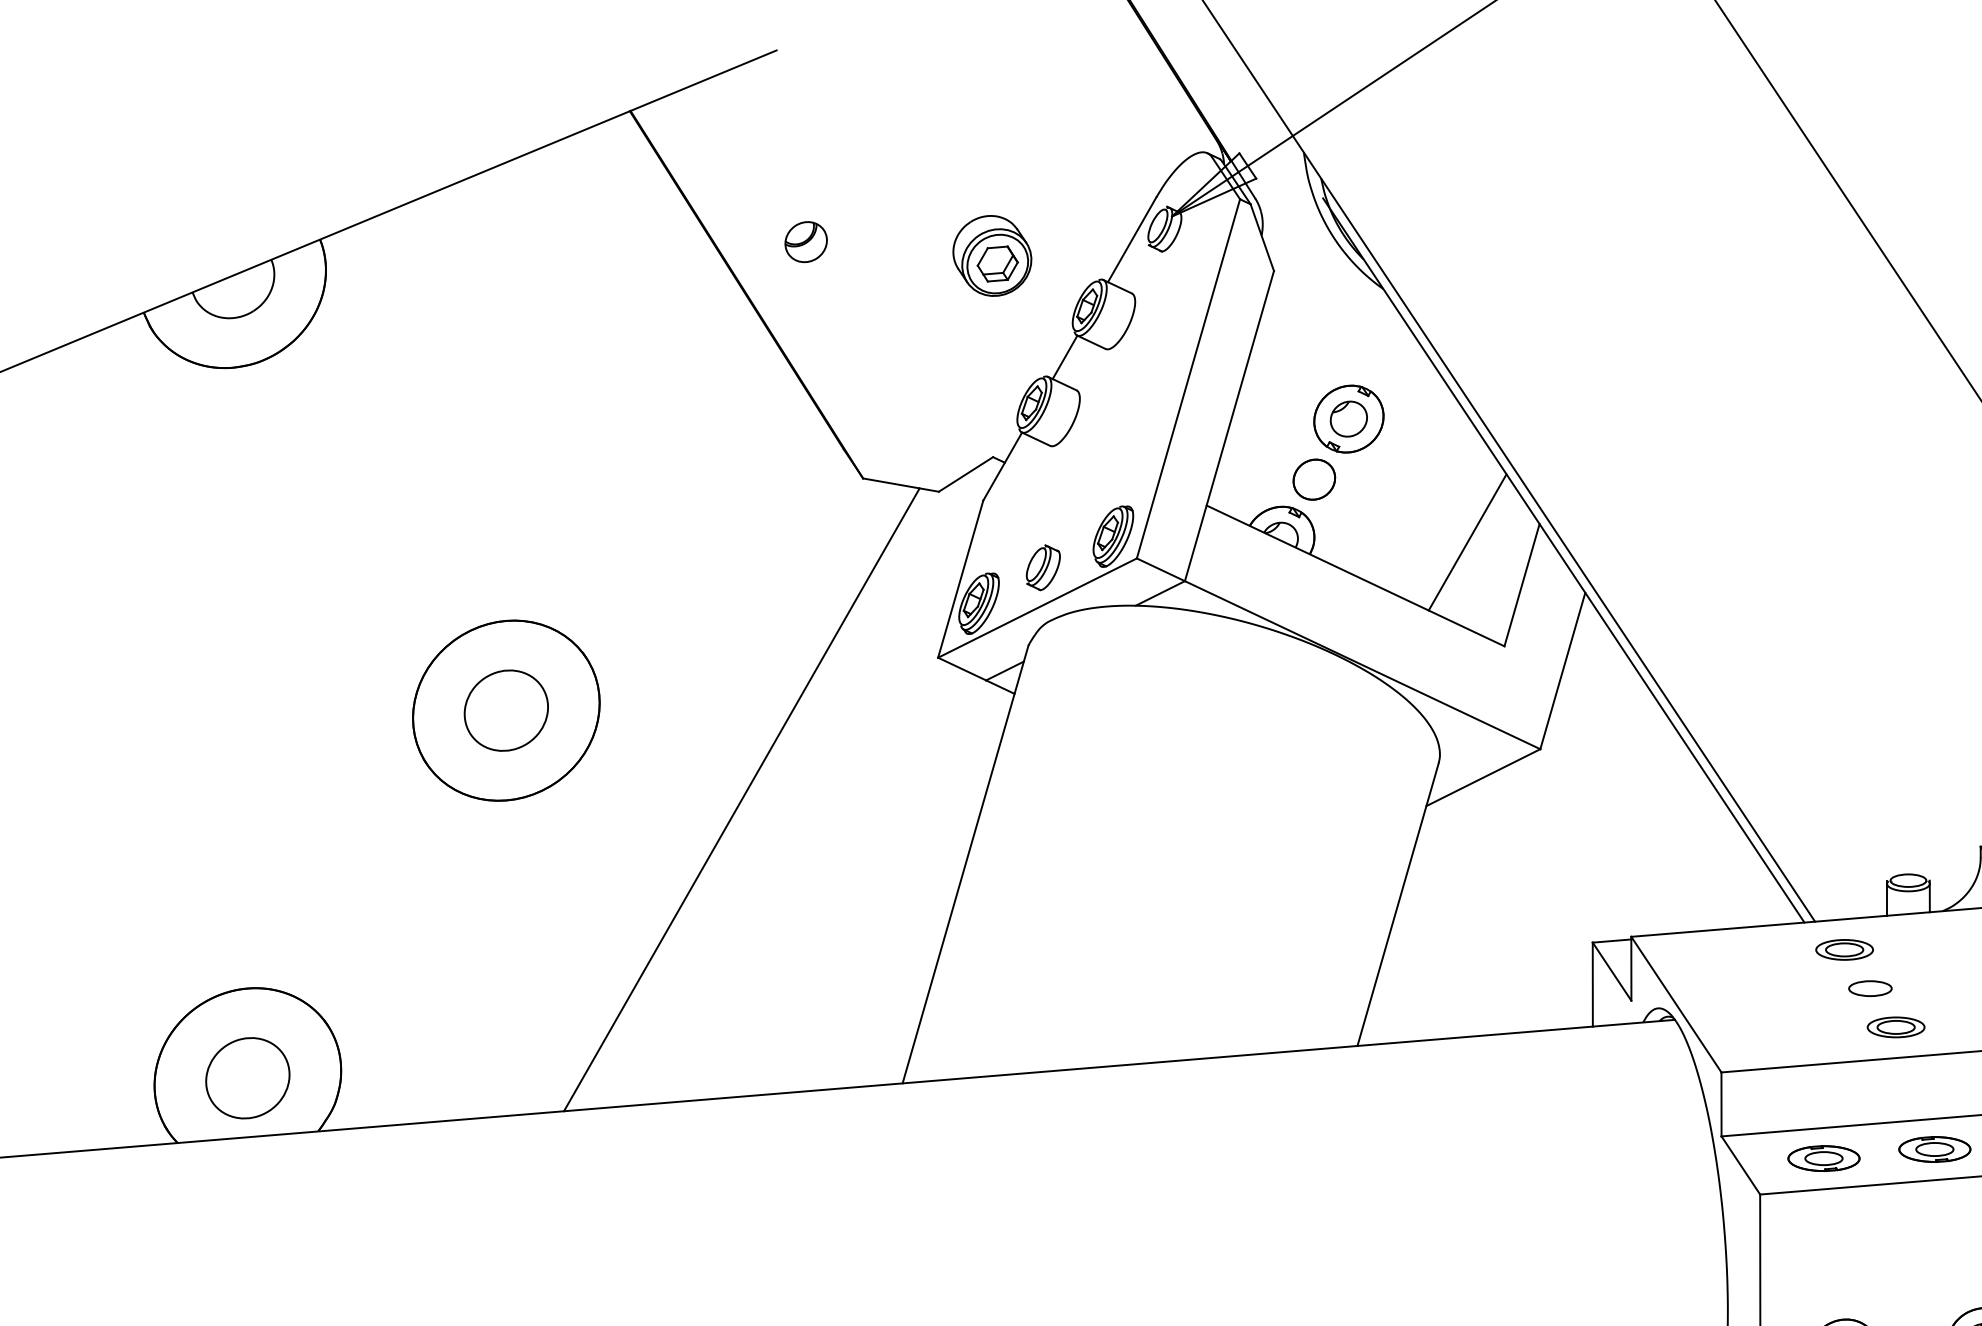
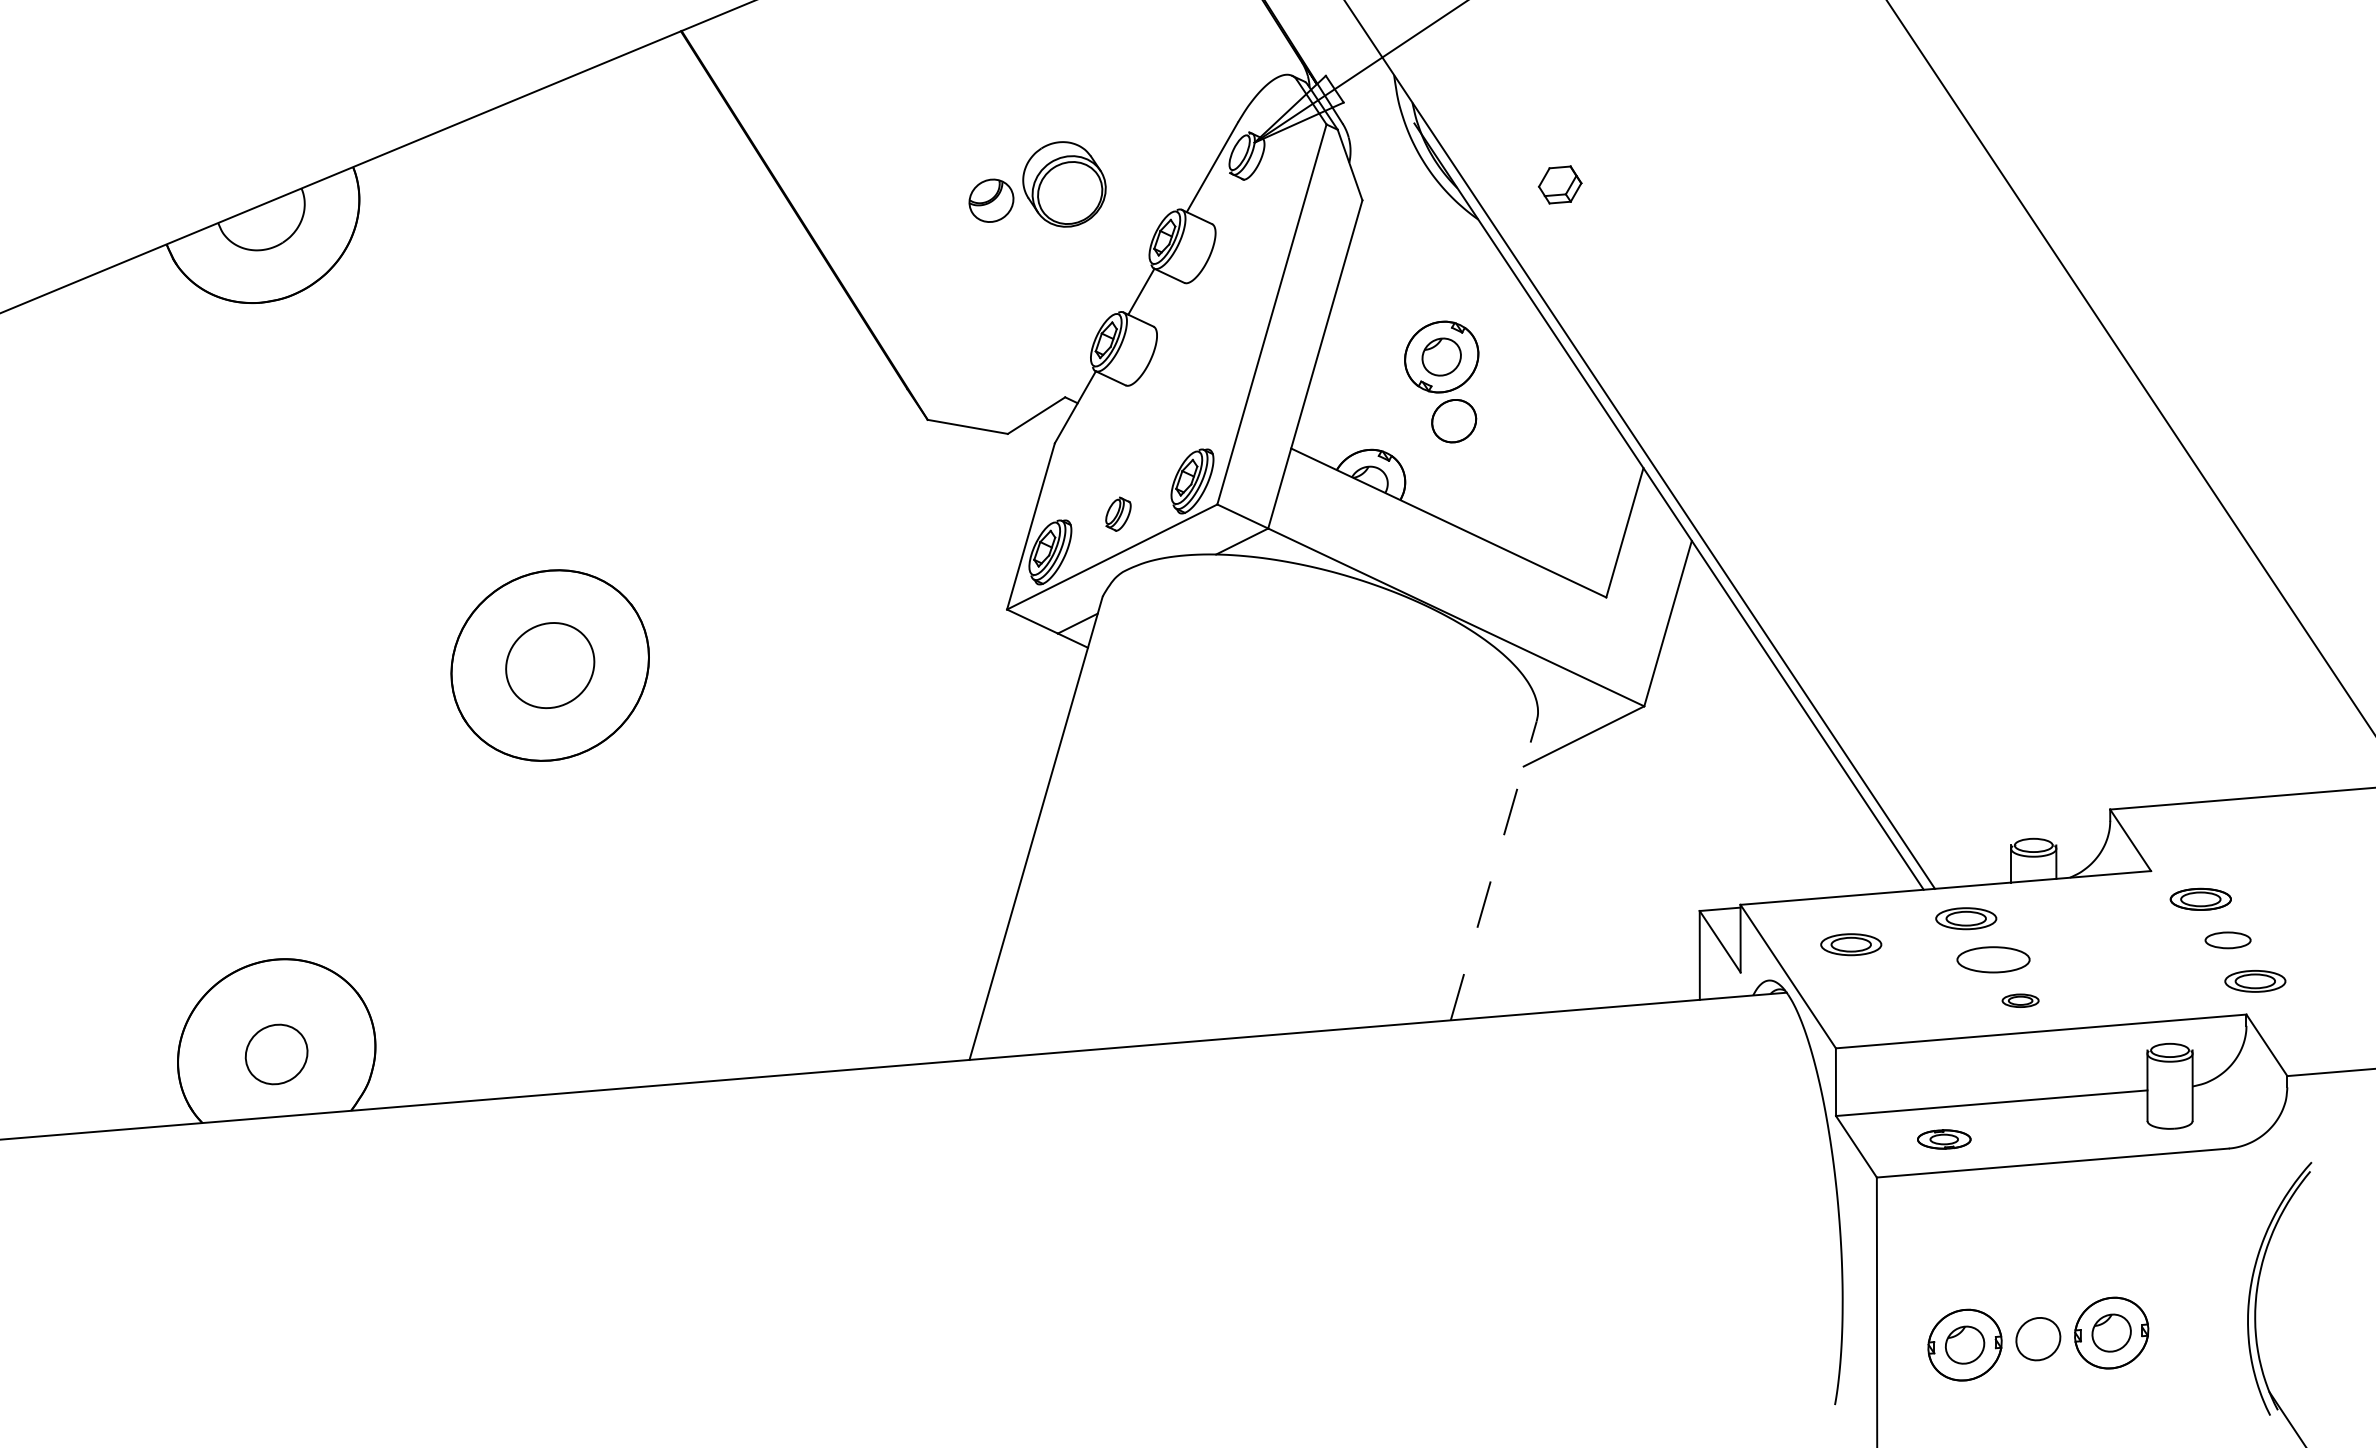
part: (806, 241) -> (991, 200), moved
part: (998, 263) -> (1560, 184), moved
part: (1314, 480) -> (1454, 421), moved
line: (1467, 542) -> (1567, 487), removed
part: (1043, 566) -> (1118, 513), size x0.7
line: (741, 799) -> (799, 759), removed
line: (1397, 904) -> (1493, 870), solid -> dashed
part: (1736, 974) -> (1851, 944), added
part: (1870, 988) -> (1993, 959), size x1.6
part: (1895, 1027) -> (2020, 1000), size x0.6
part: (247, 1078) -> (276, 1054), size x0.7
part: (1934, 1149) -> (2061, 1129), removed
part: (1823, 1158) -> (1943, 1139), size x0.7

